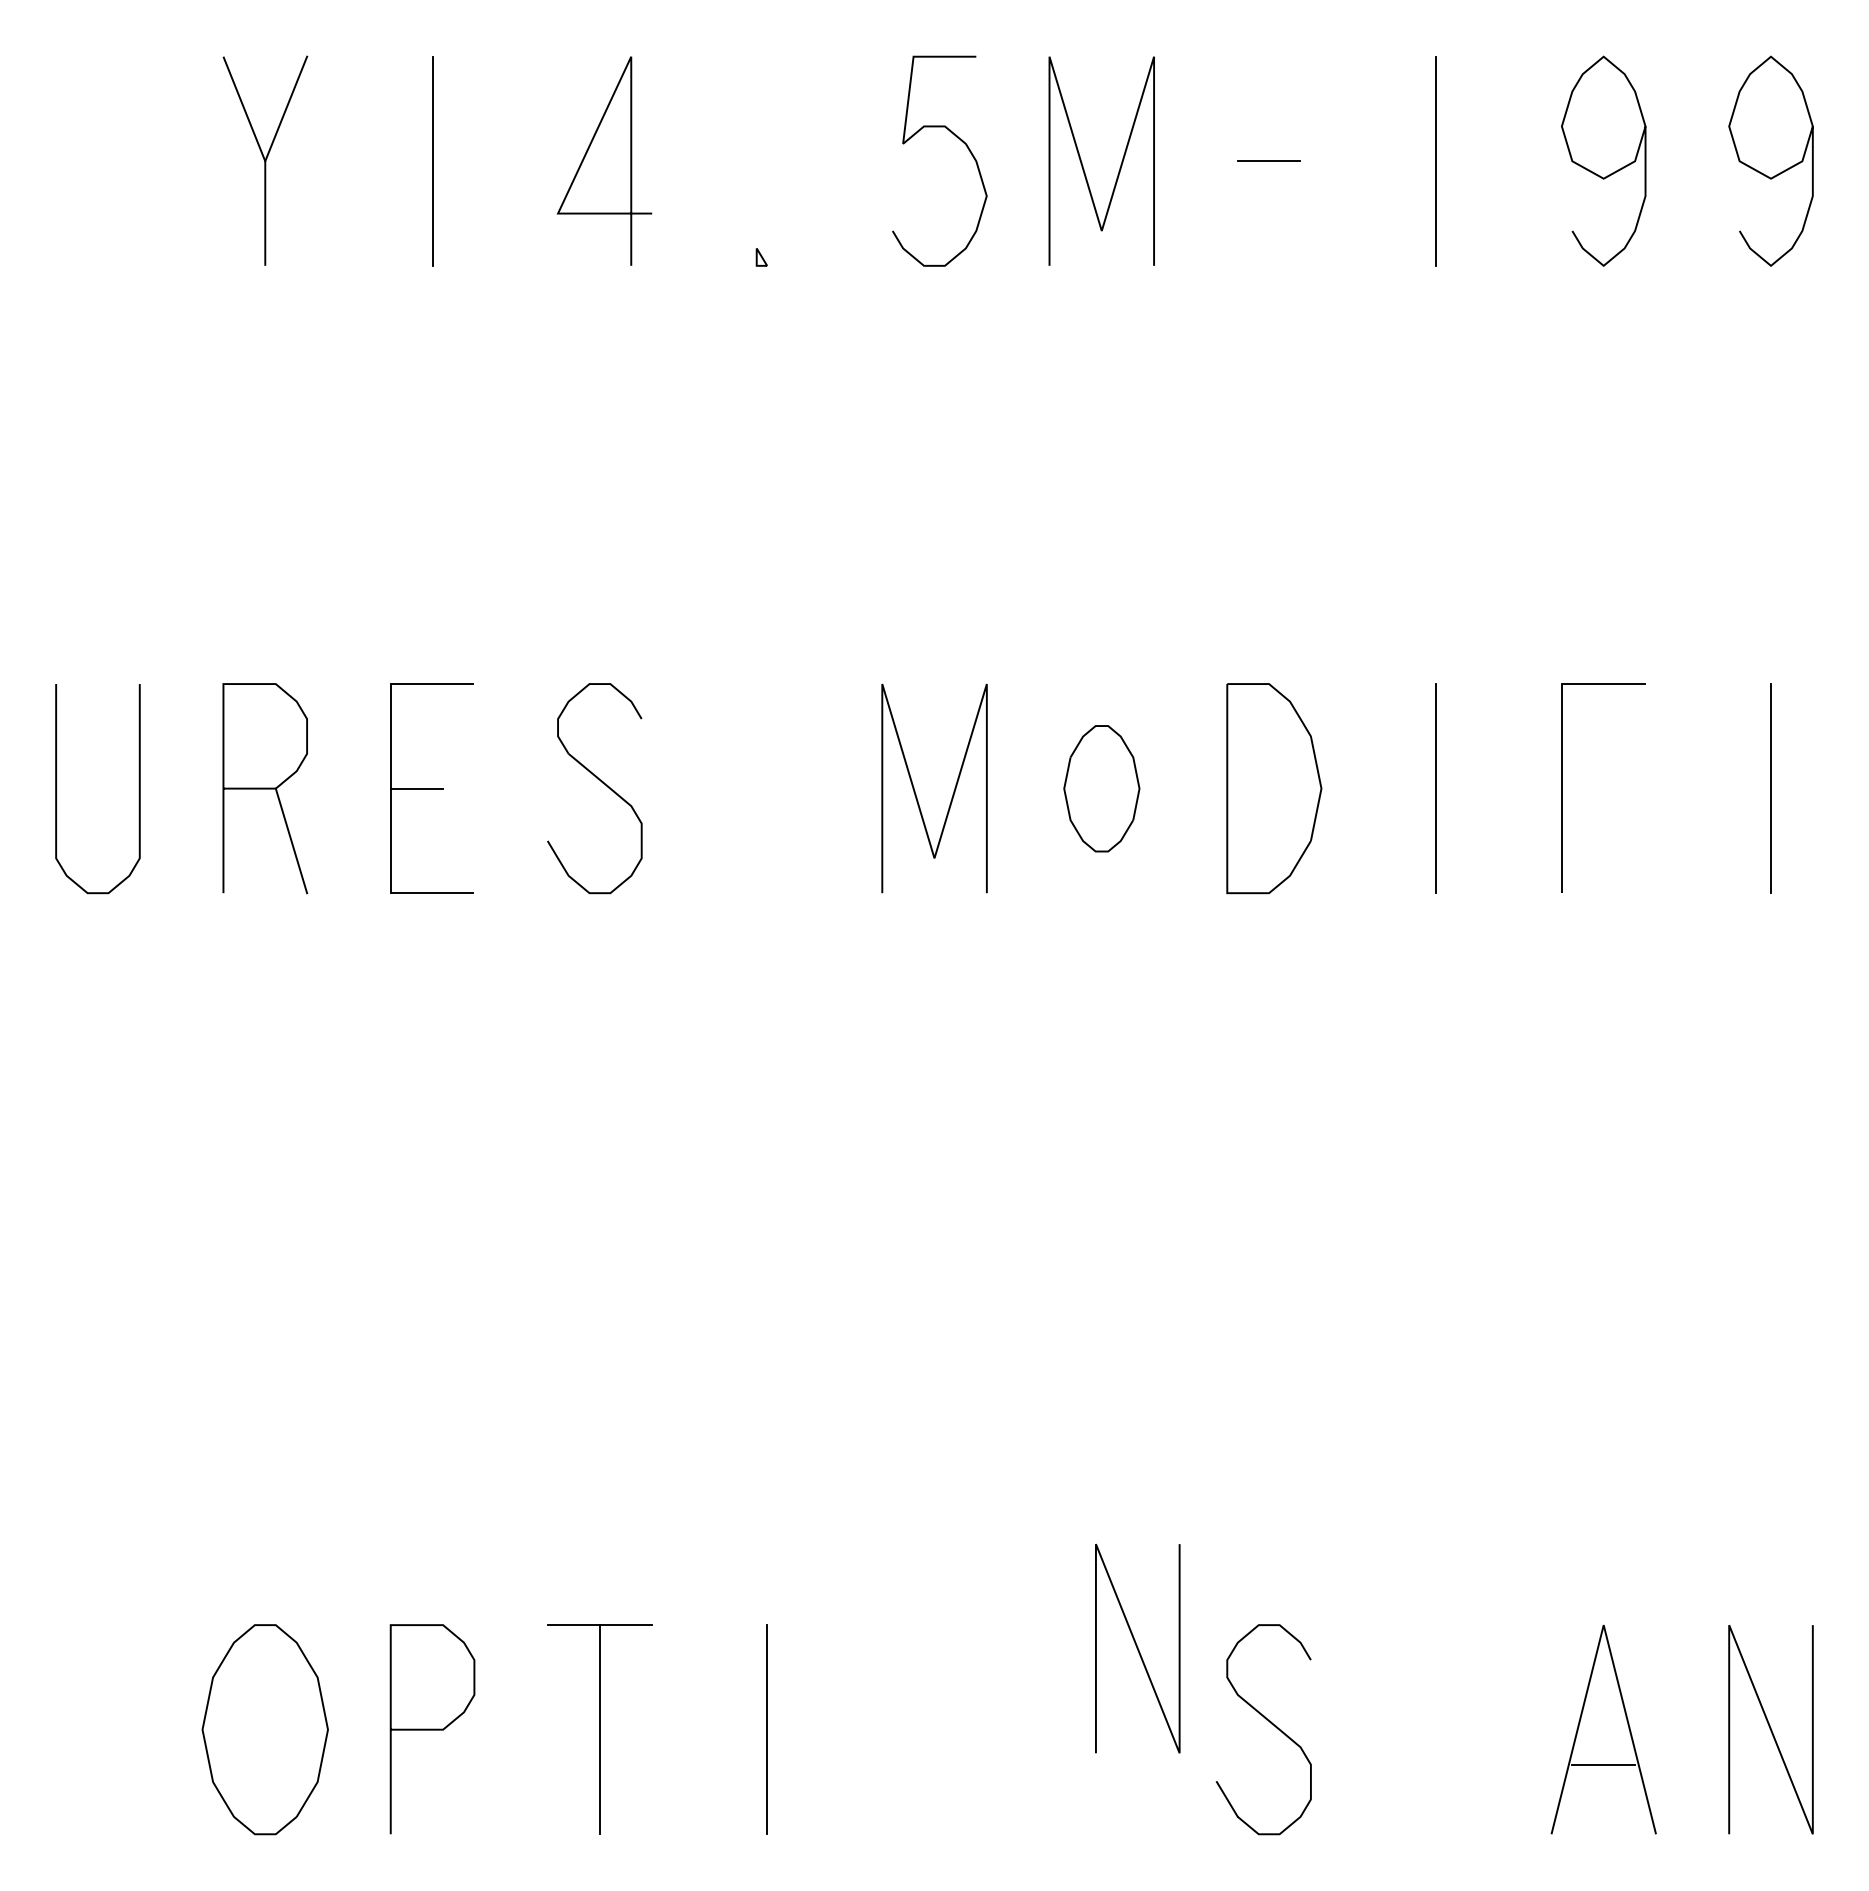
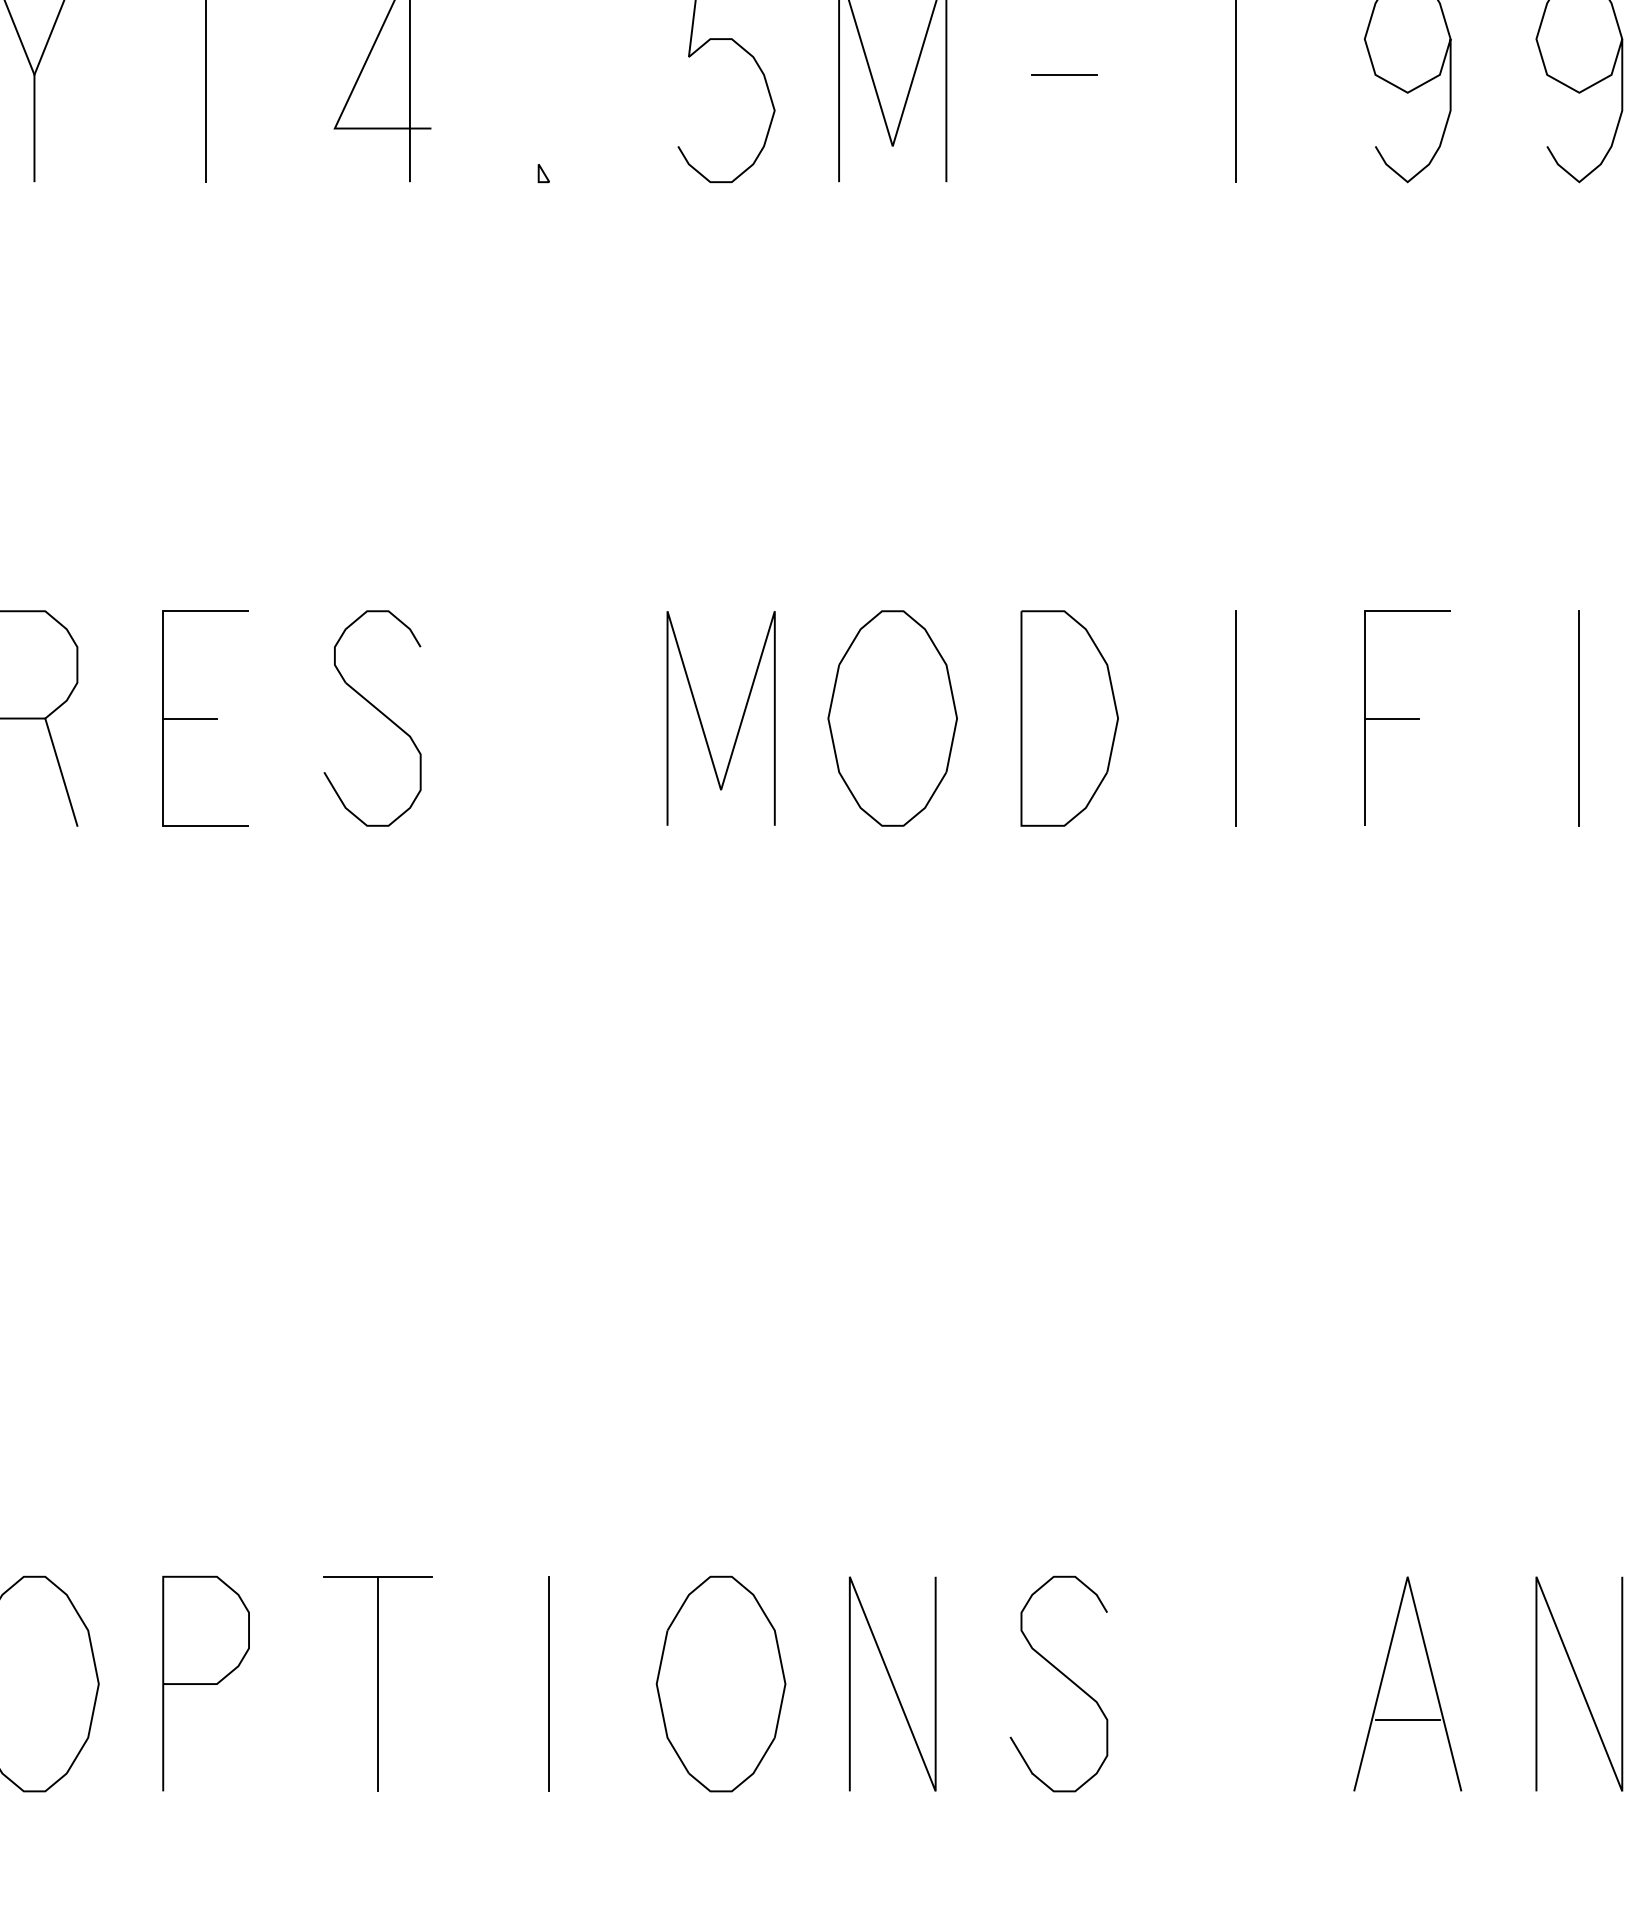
part: (1101, 788) -> (892, 718), size x1.67
line: (1587, 788) -> (1391, 718), added
line: (1137, 1648) -> (892, 1683), moved
part: (934, 1729) -> (721, 1683), added

